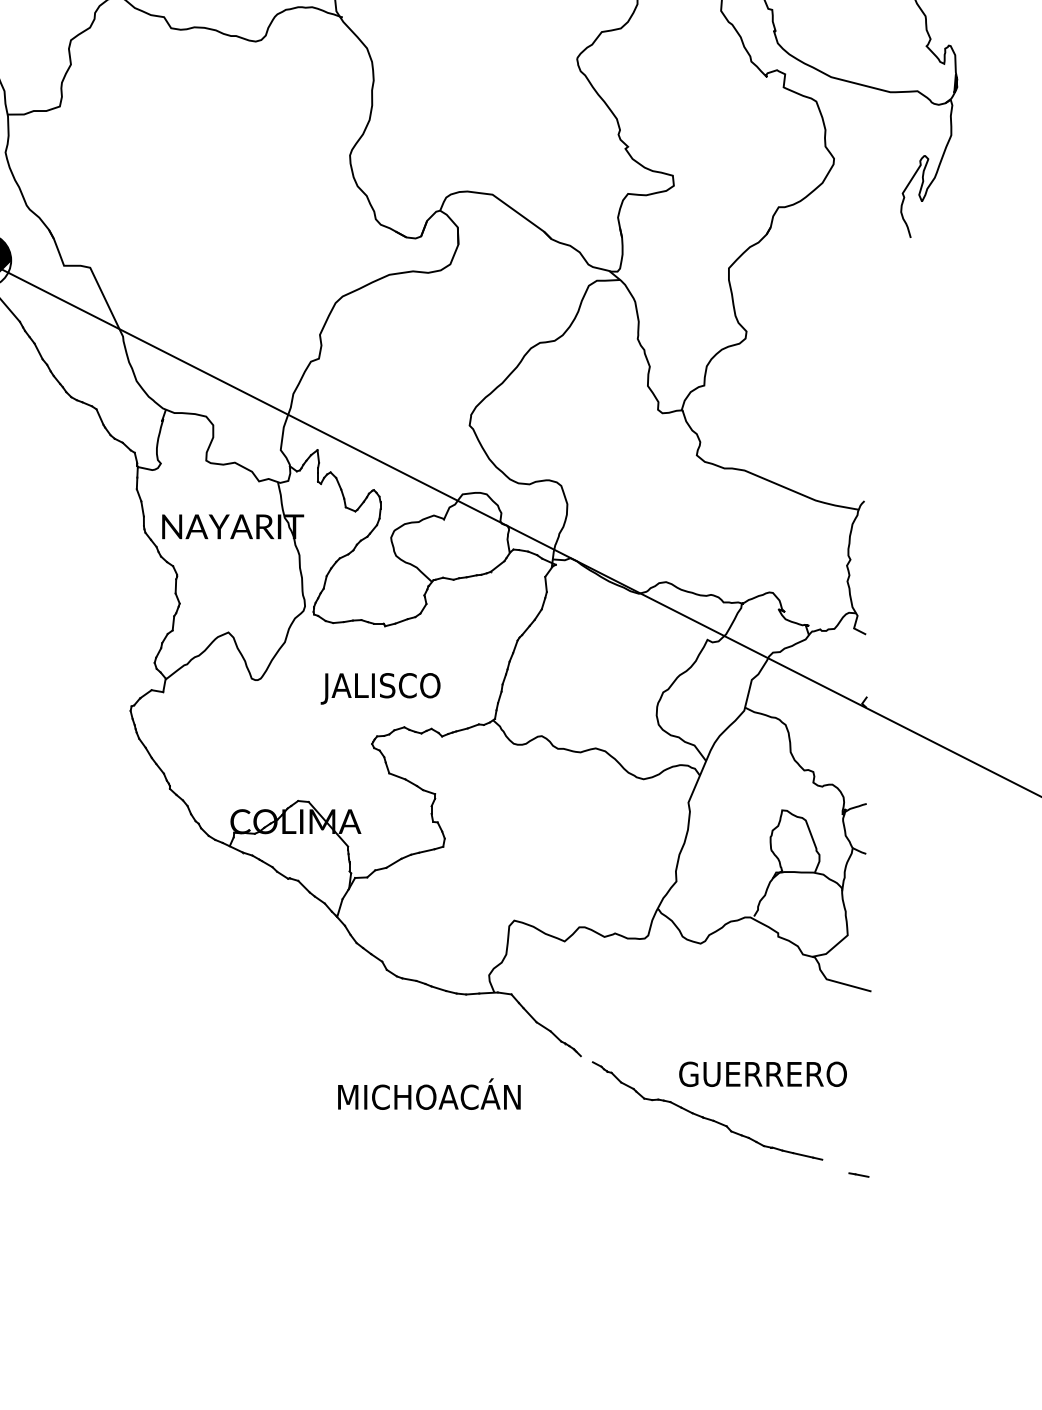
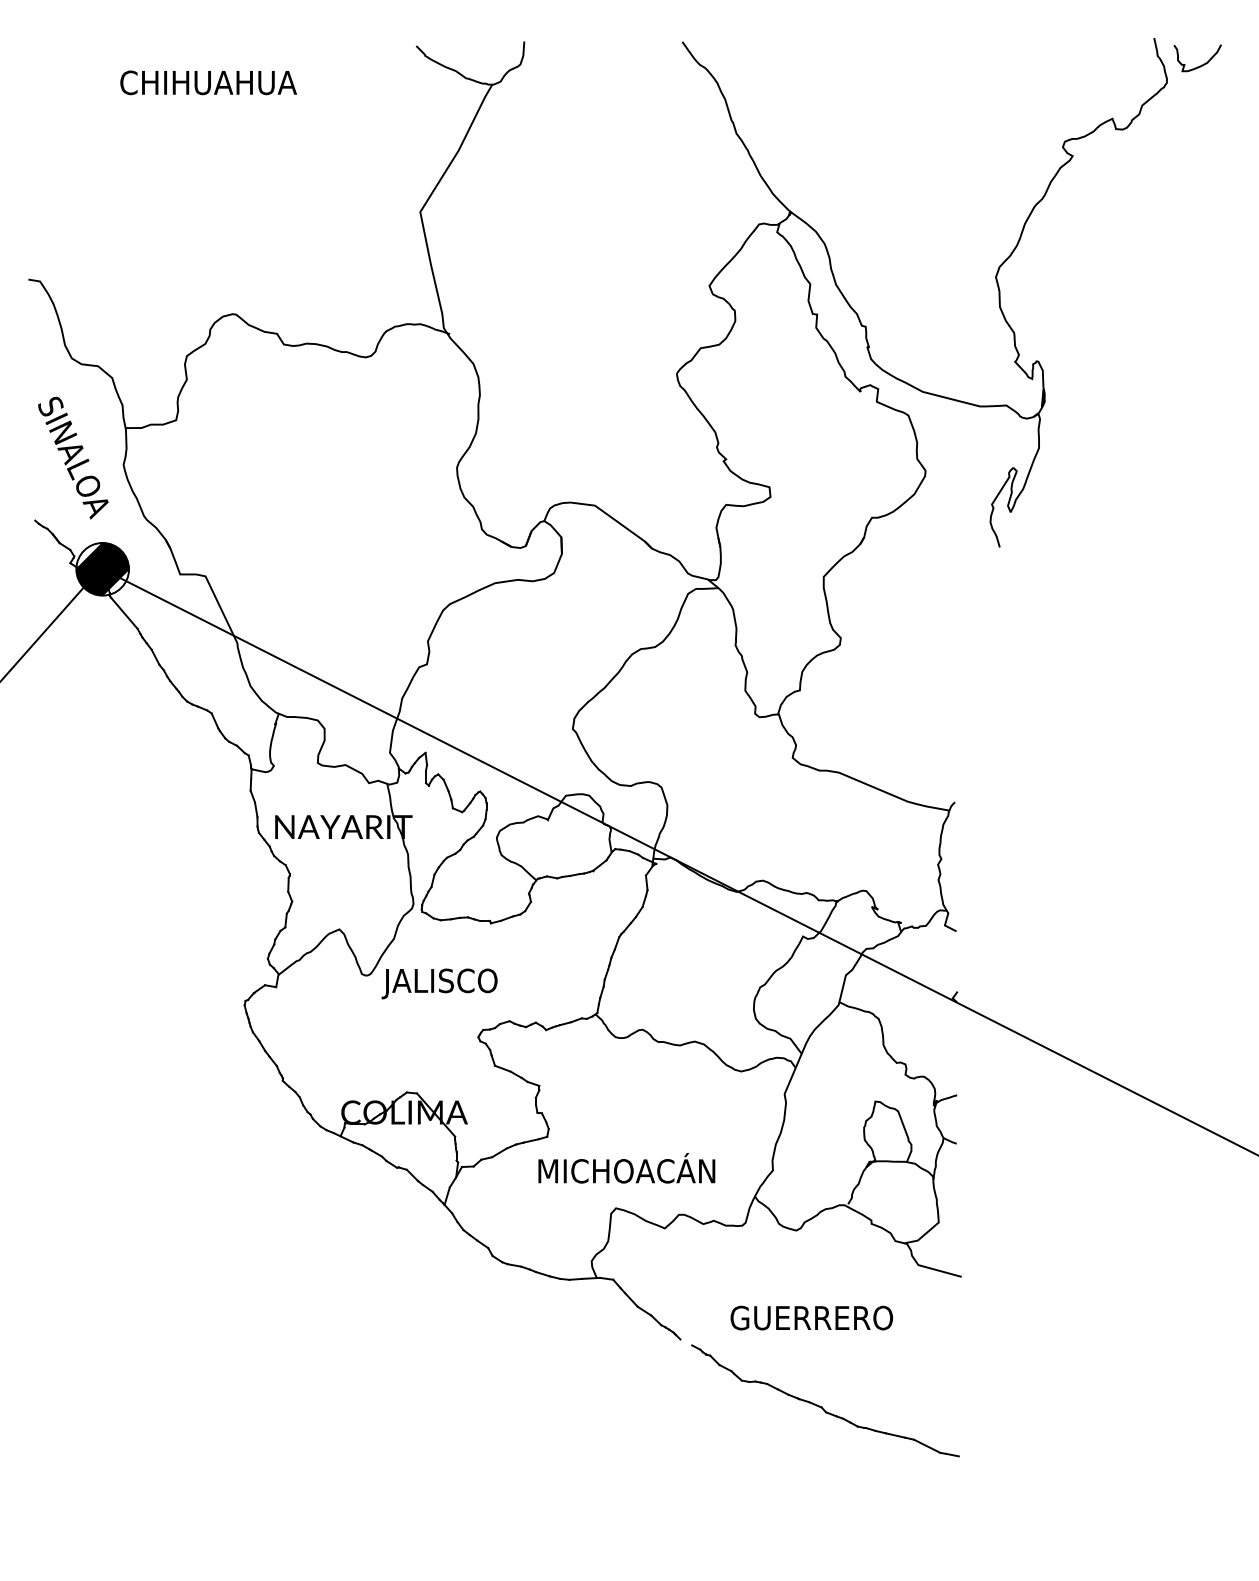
text: (380, 688) -> (439, 983), moved
text: (762, 1073) -> (811, 1317), moved
text: (429, 1094) -> (626, 1168), moved
line: (836, 1165) -> (927, 1445), added

